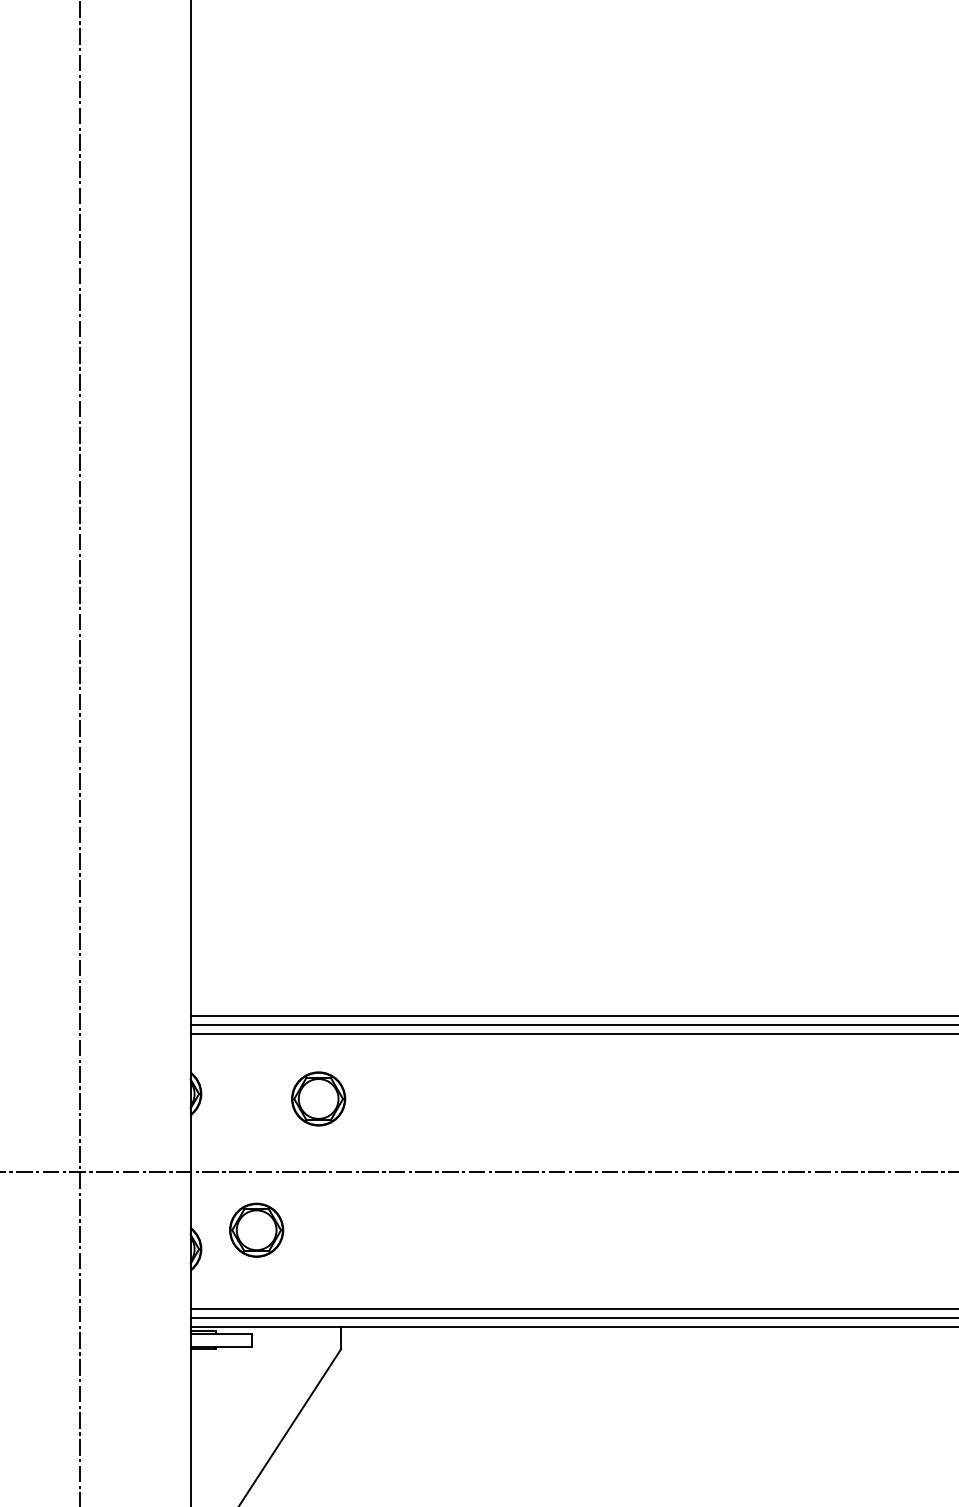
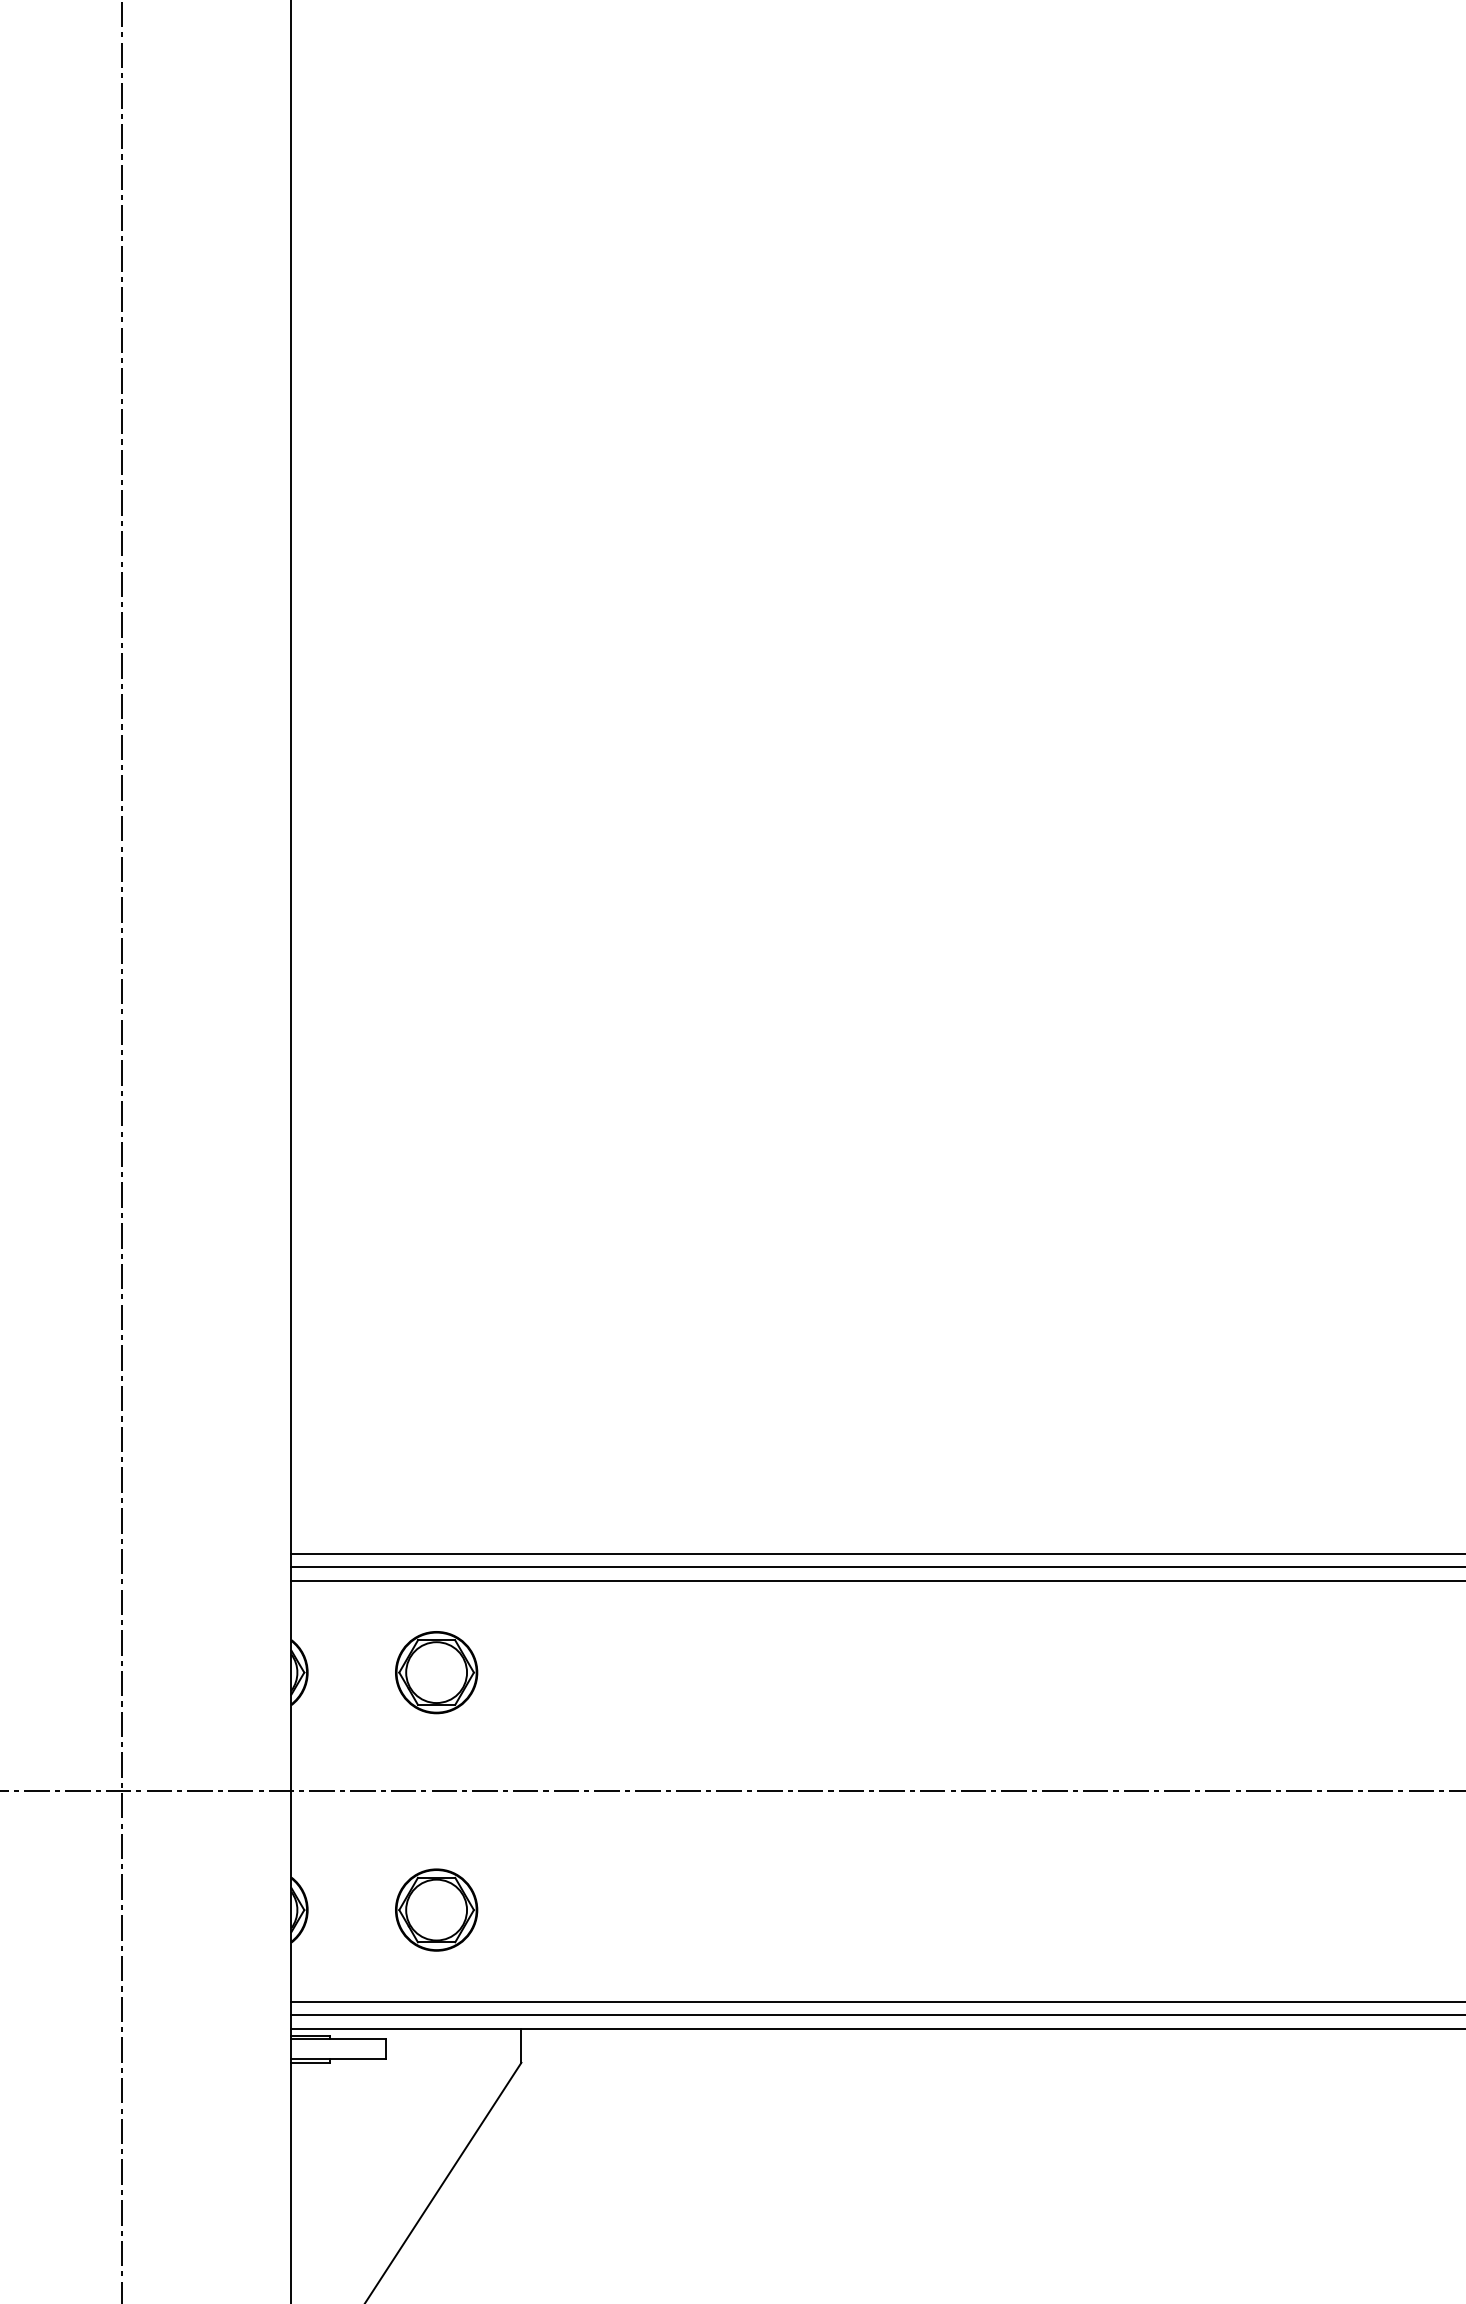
part: (318, 1098) -> (436, 1671), moved
part: (256, 1229) -> (436, 1908), moved

